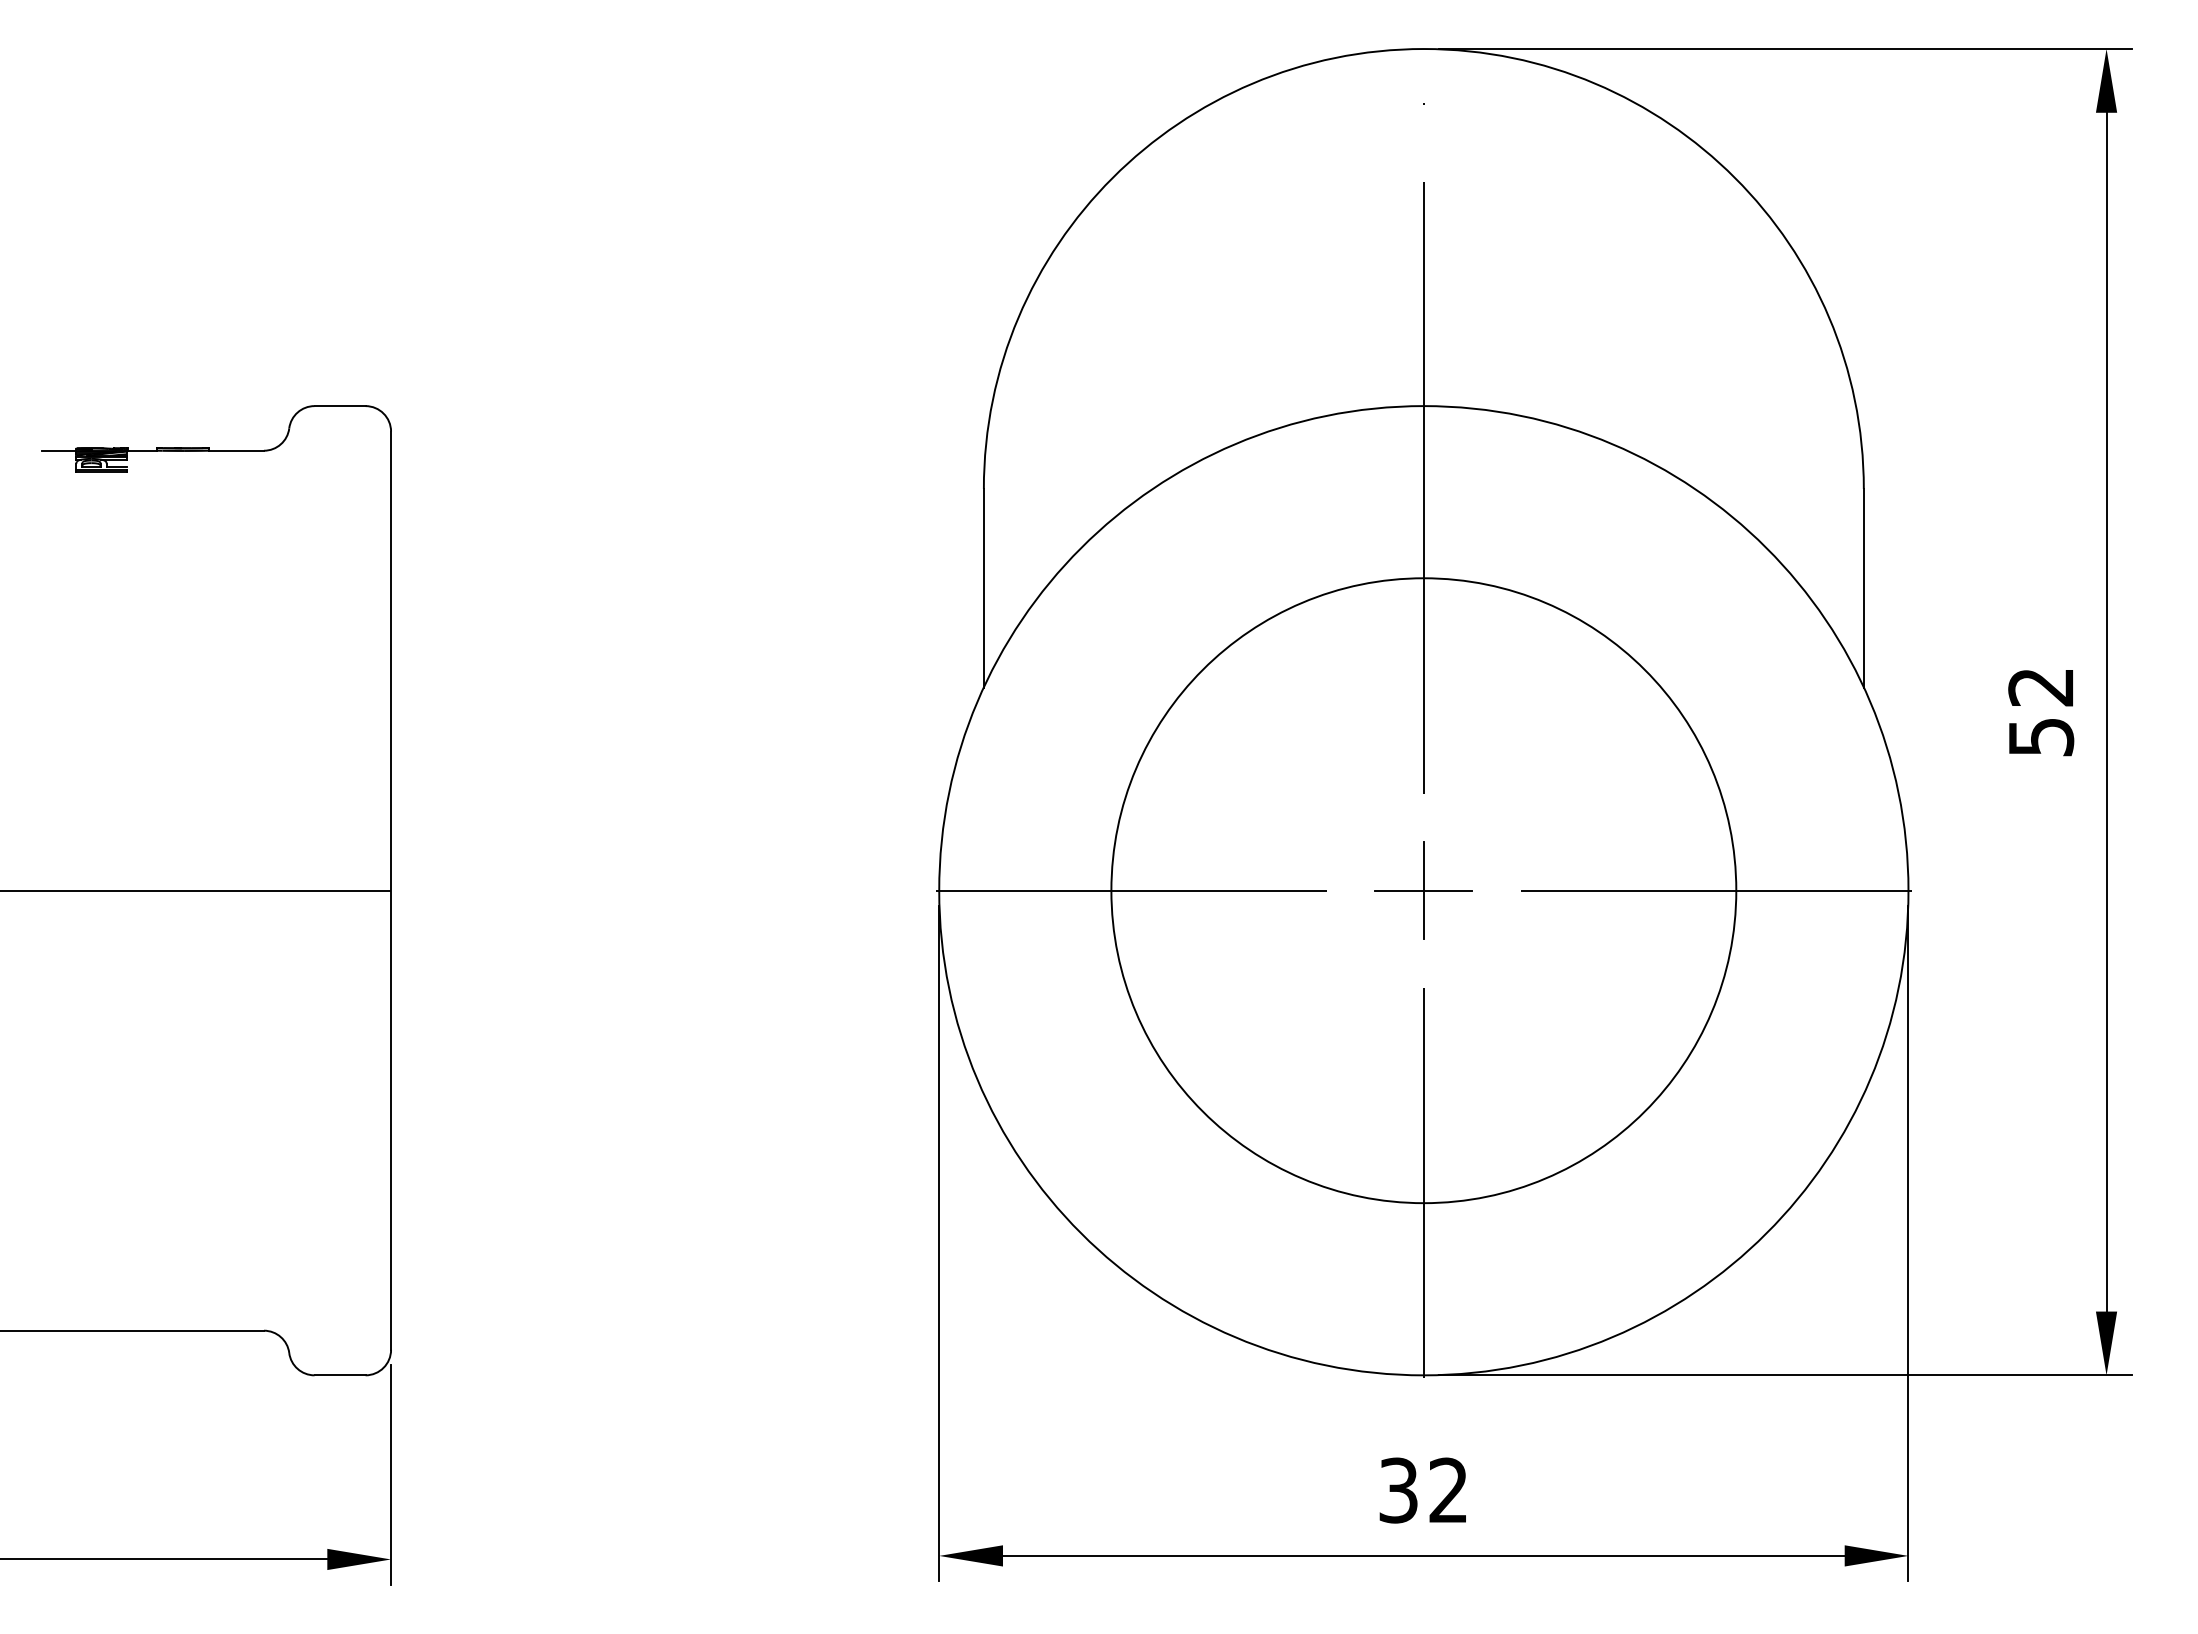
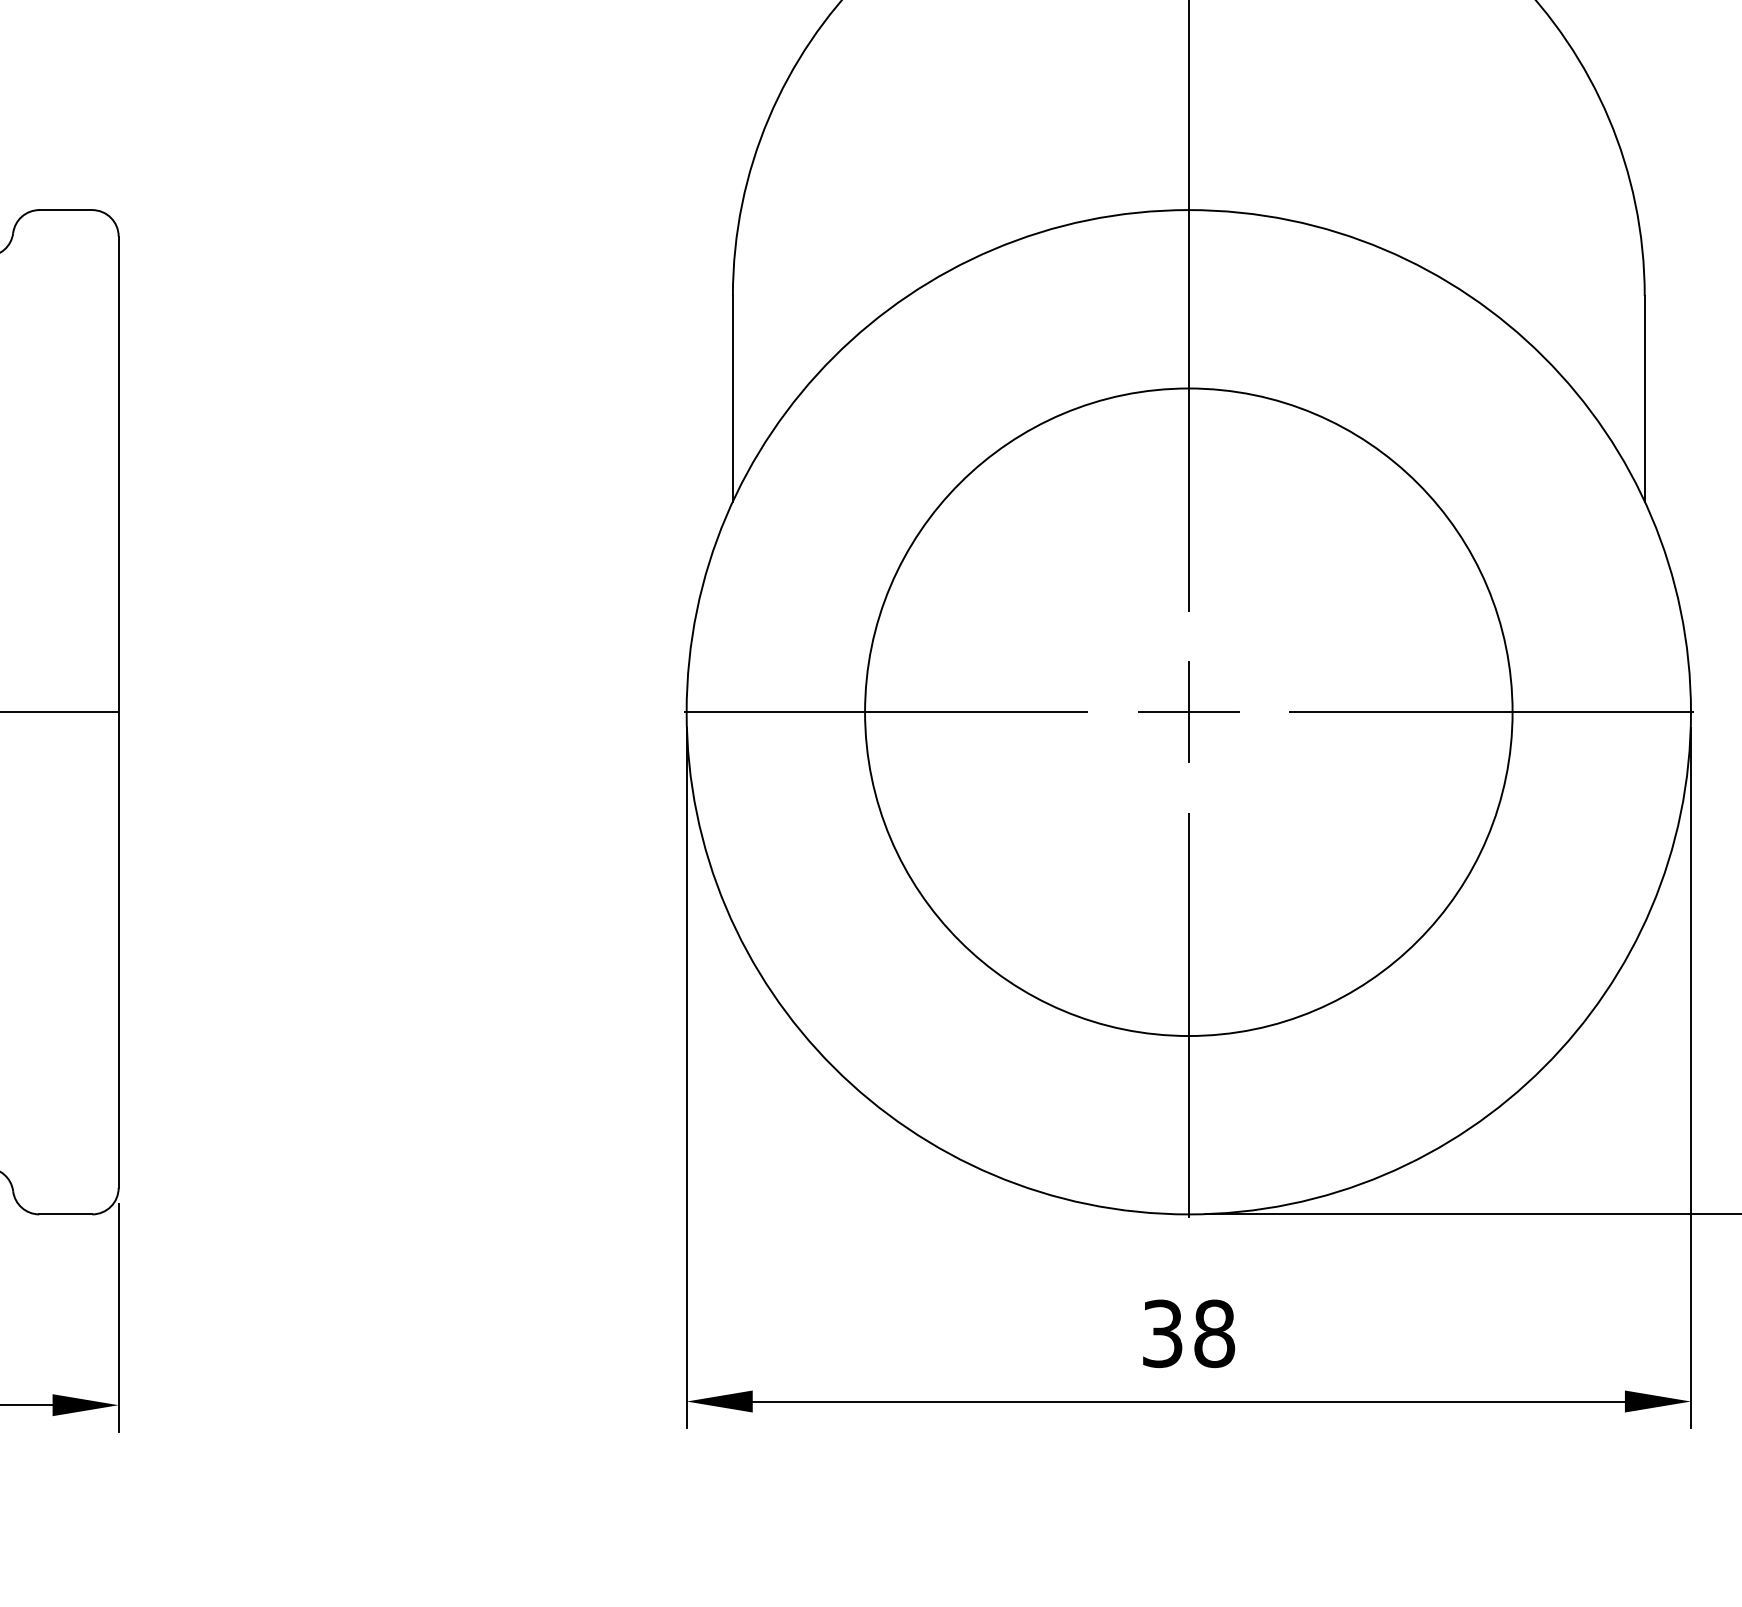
text: (1448, 1490) -> (1214, 1333), 32 -> 38

